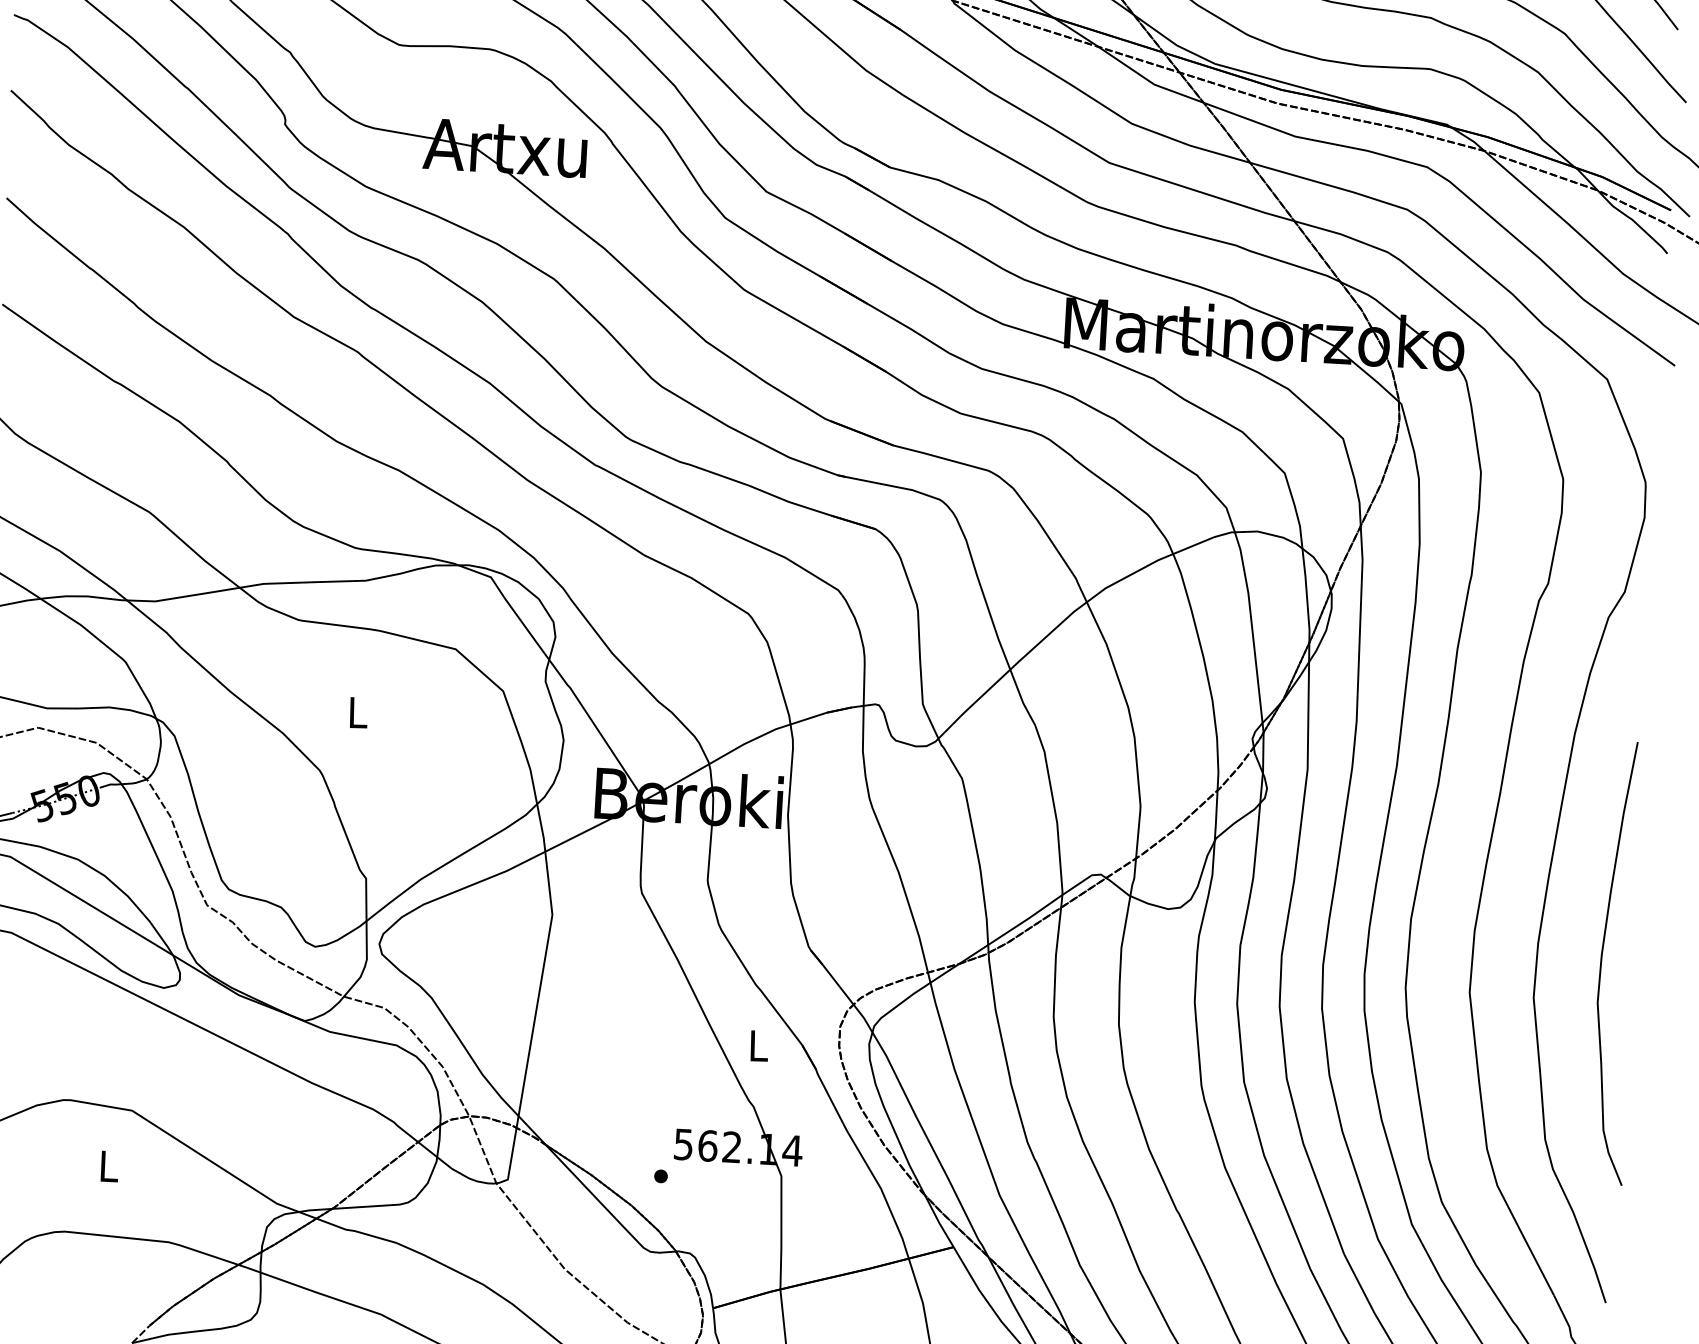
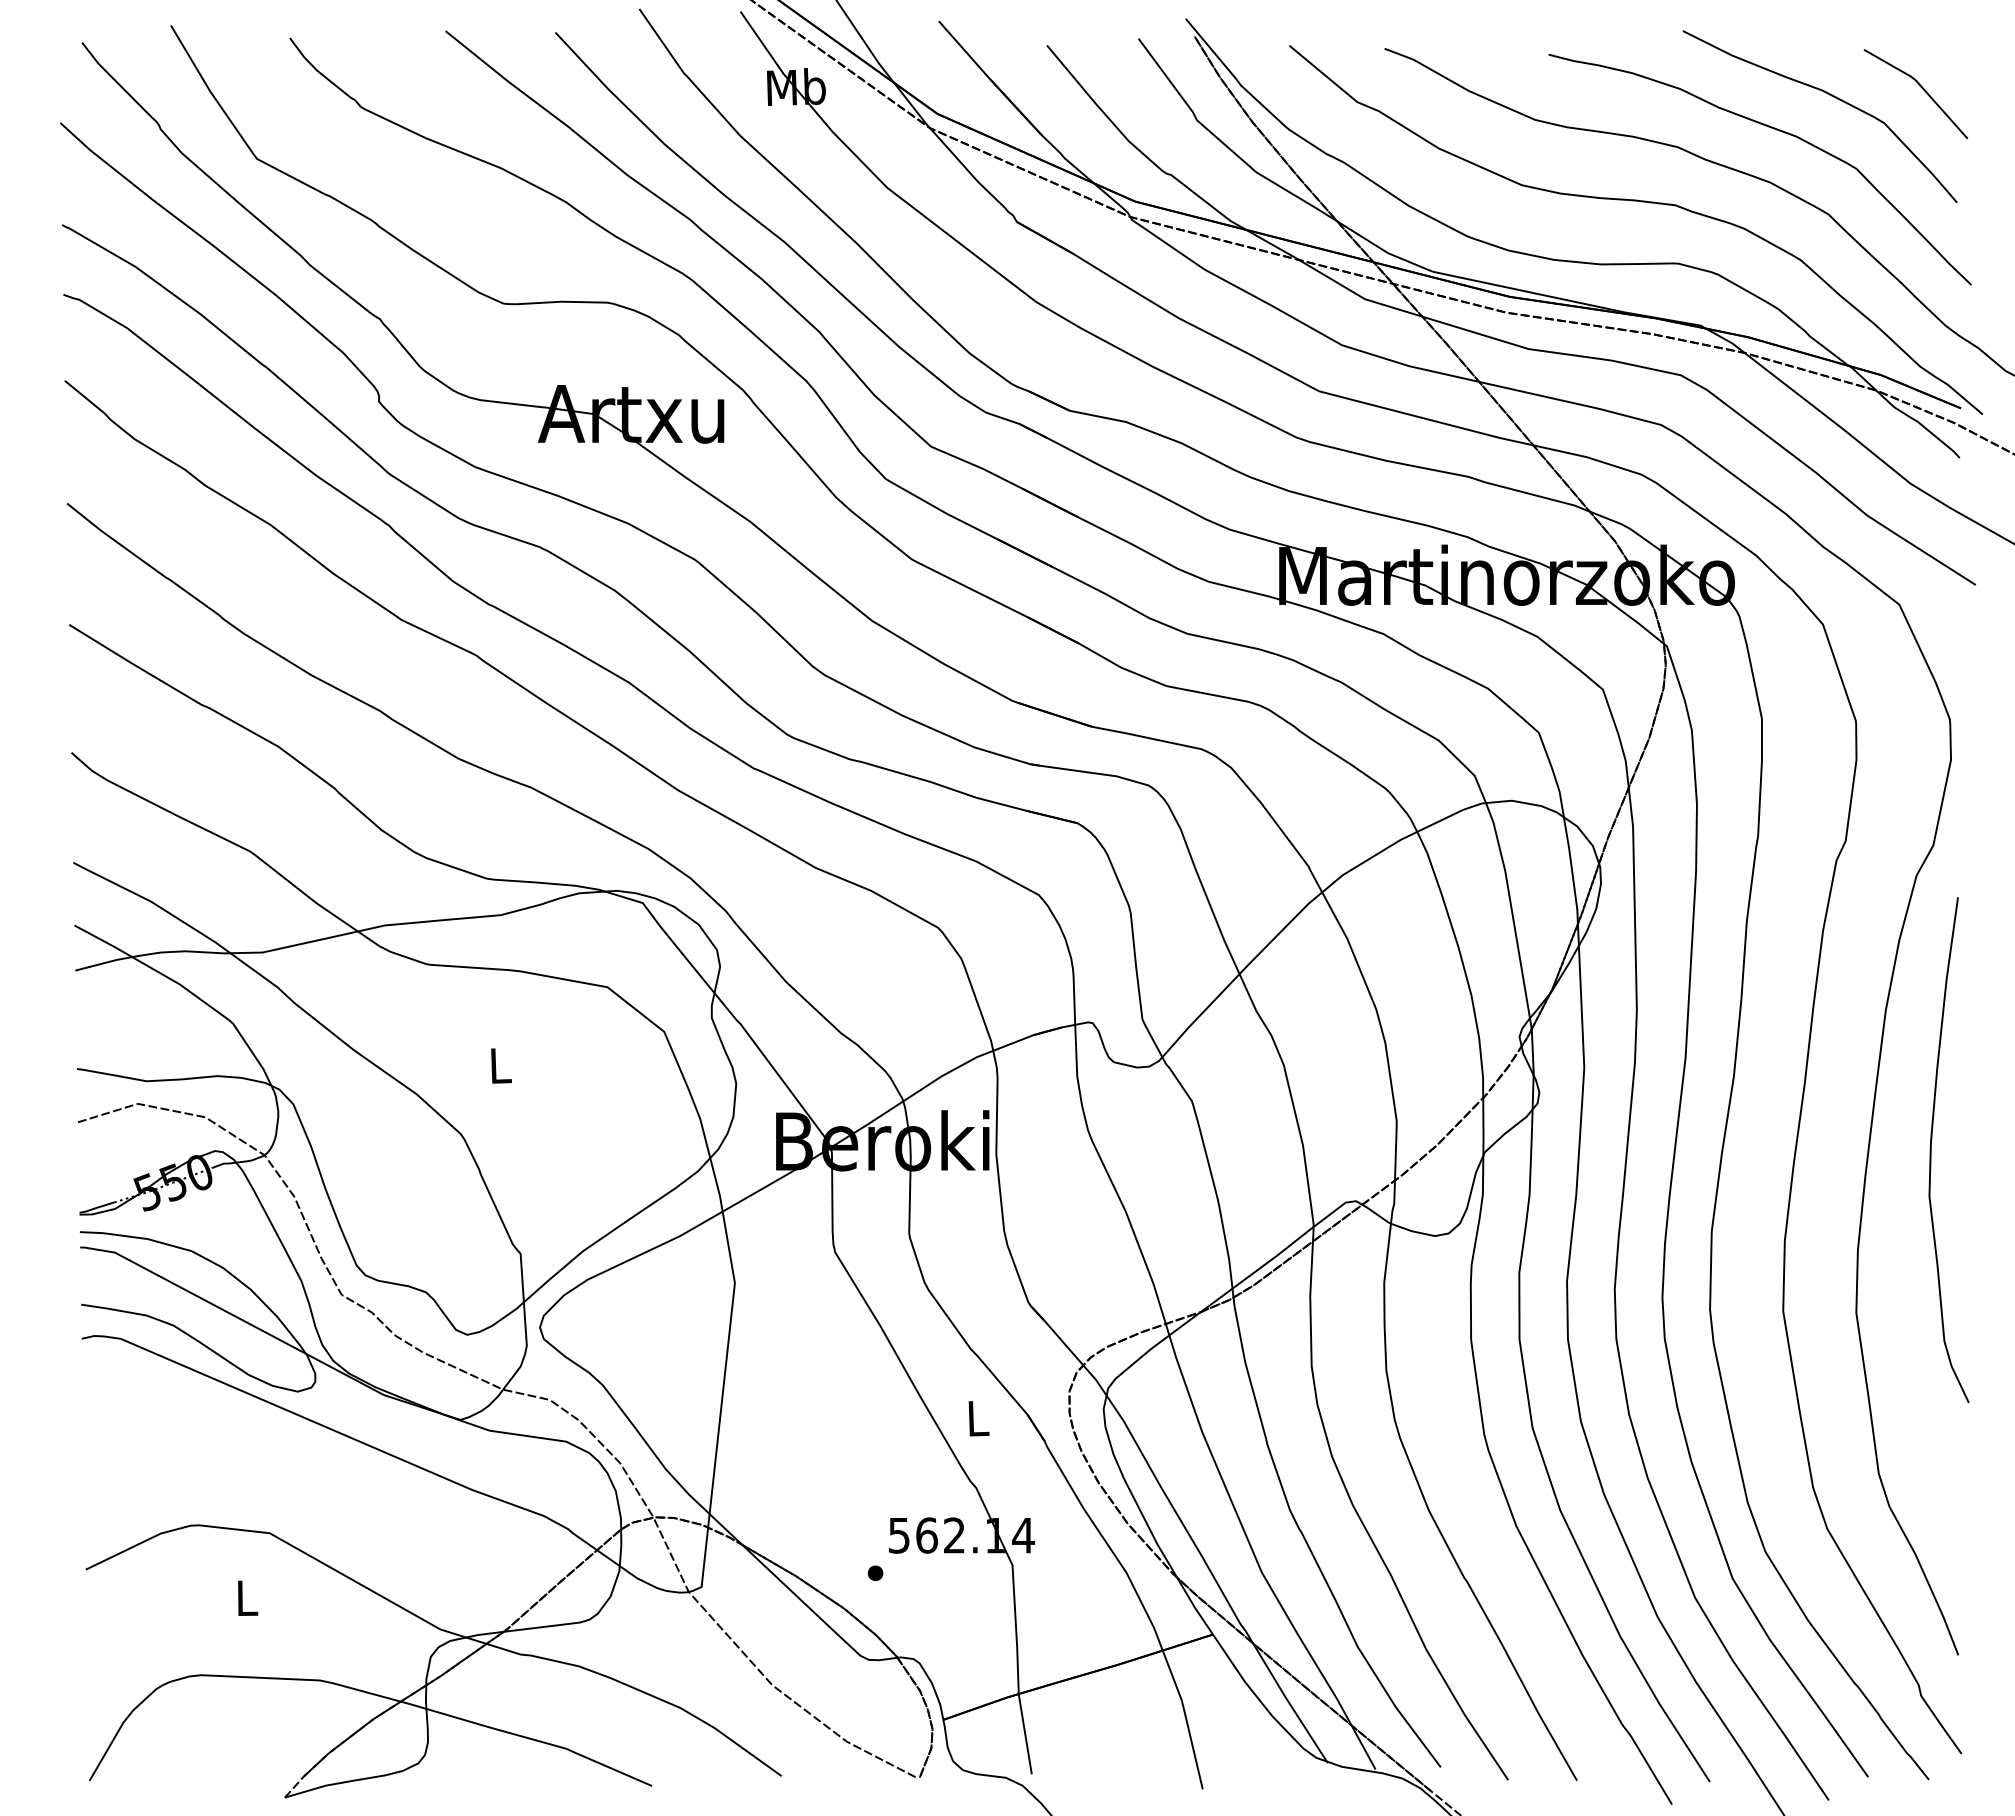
curve: (1601, 962) -> (1931, 1150), moved

